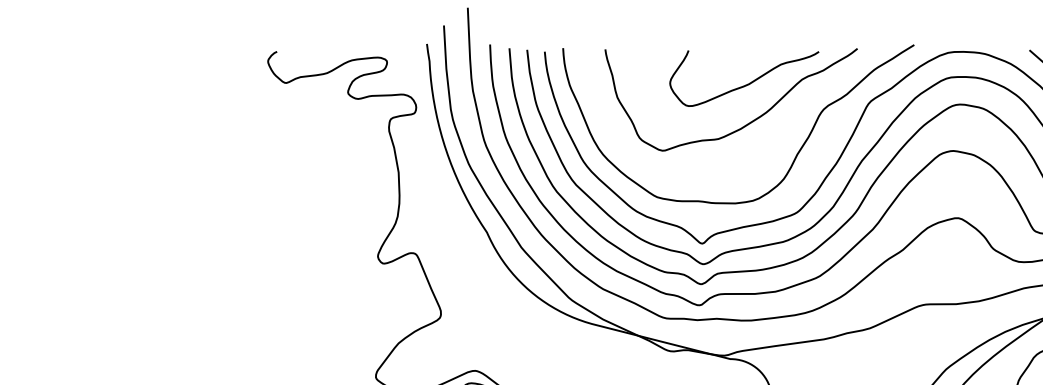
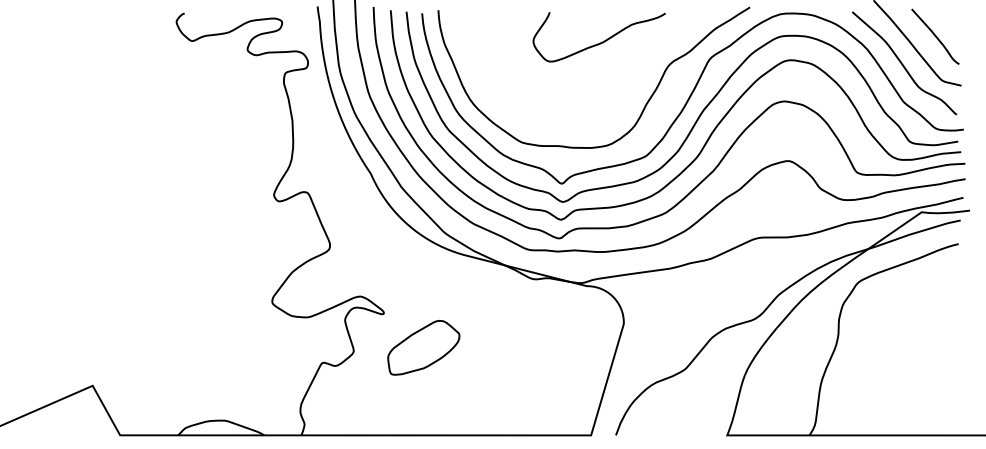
curve: (747, 122) -> (602, 76), removed

